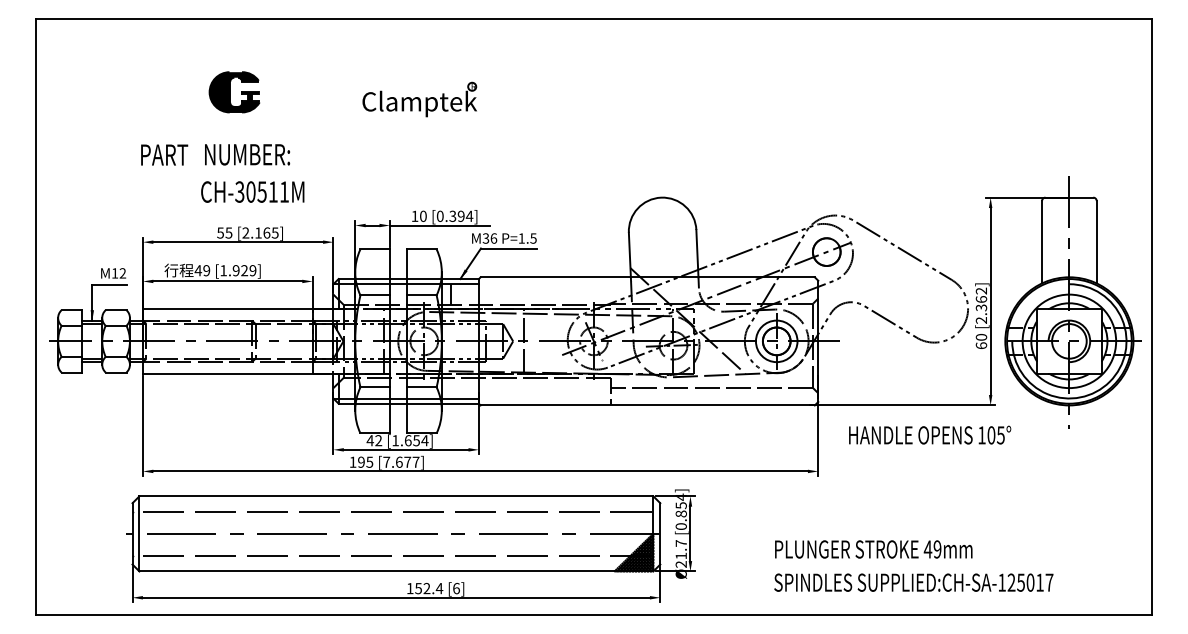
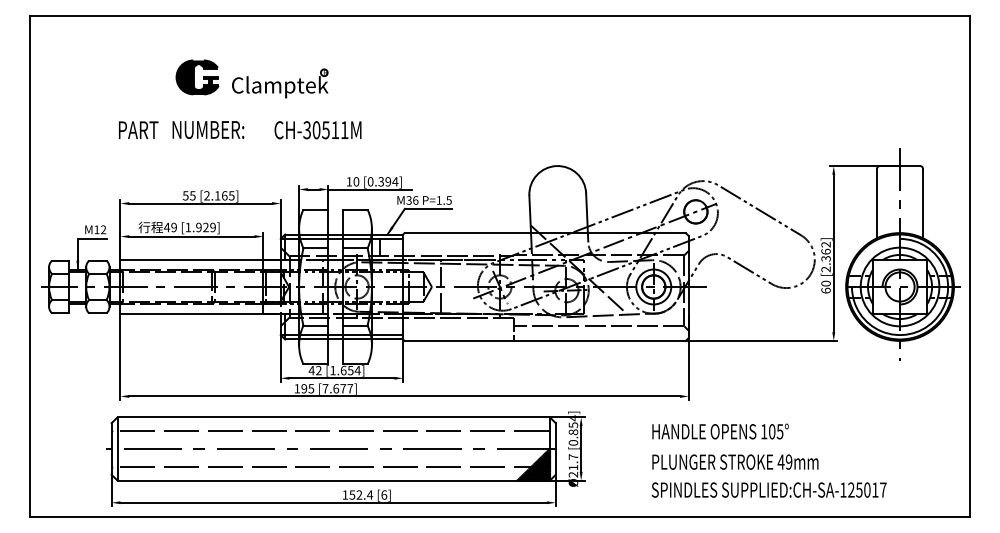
part: (419, 99) -> (279, 83), moved
text: (252, 191) -> (317, 129), moved
text: (930, 434) -> (720, 431), moved

